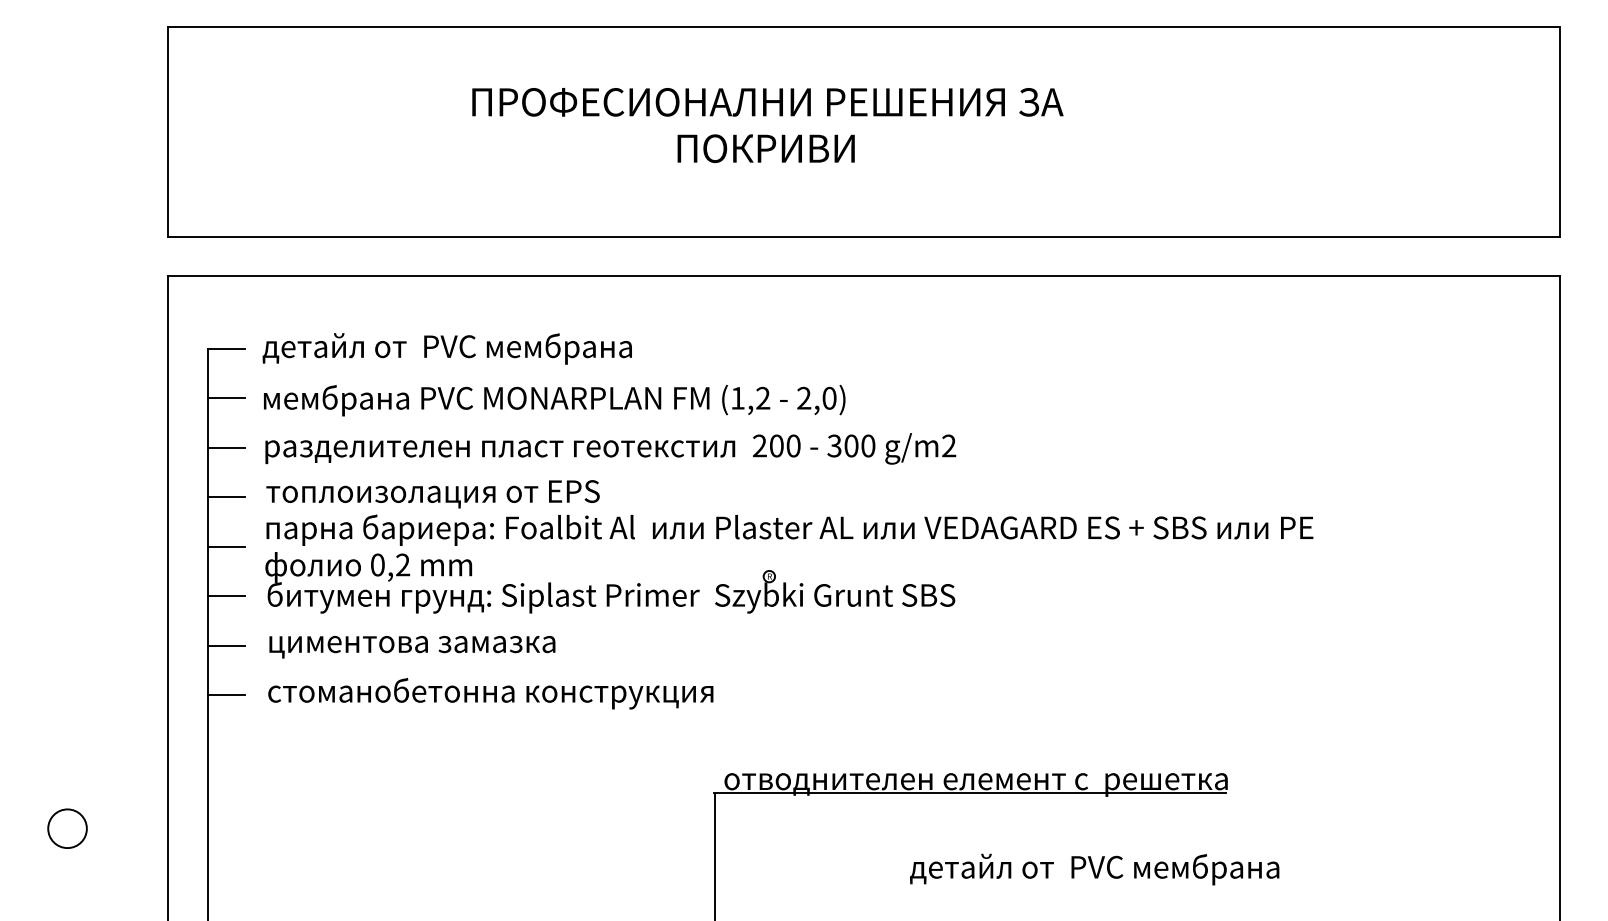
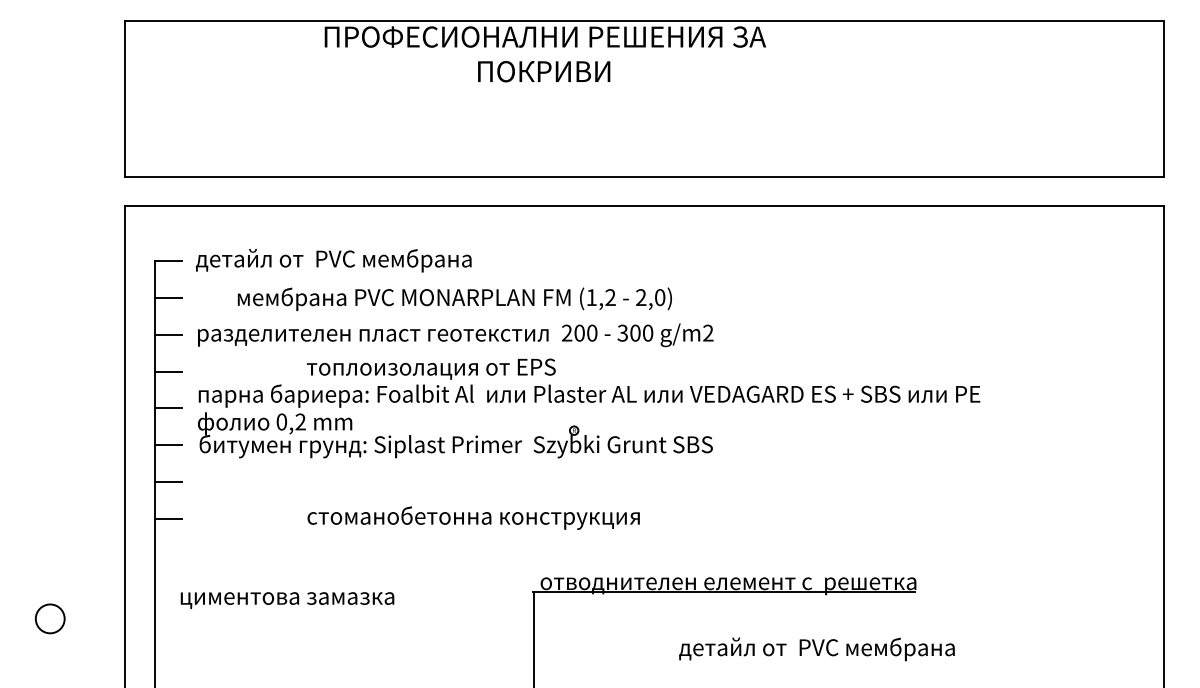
text: (767, 125) -> (545, 54), moved
text: (554, 400) -> (454, 299), moved
text: (432, 494) -> (430, 369), moved
text: (412, 647) -> (287, 600), moved
text: (490, 693) -> (473, 517), moved

